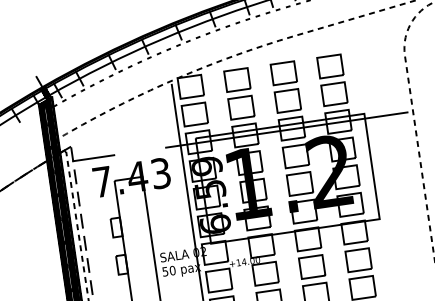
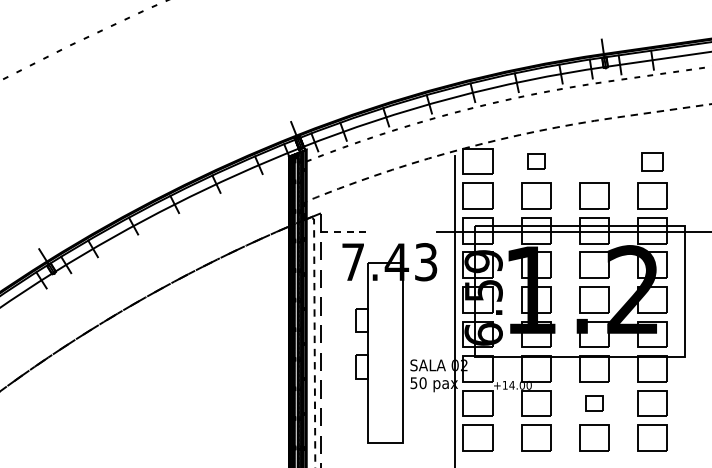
part: (330, 66) -> (652, 161), size x0.7
part: (284, 73) -> (594, 161), removed
part: (237, 79) -> (536, 161), size x0.6
line: (93, 158) -> (346, 231), solid -> dashed
part: (312, 266) -> (594, 403), size x0.6

